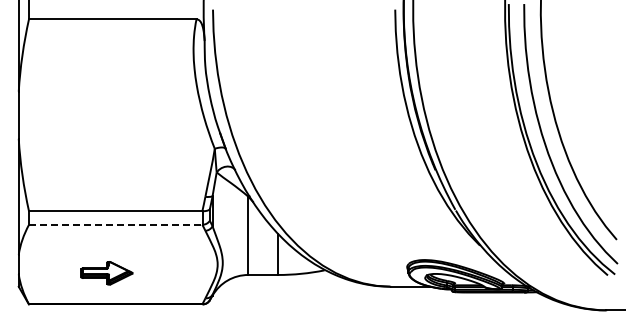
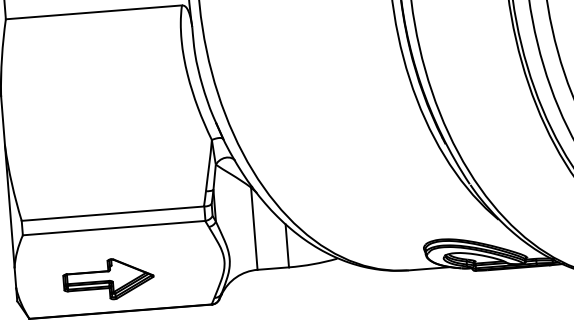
line: (115, 224) -> (113, 227), dashed -> solid
part: (106, 273) -> (108, 280), size x1.67

